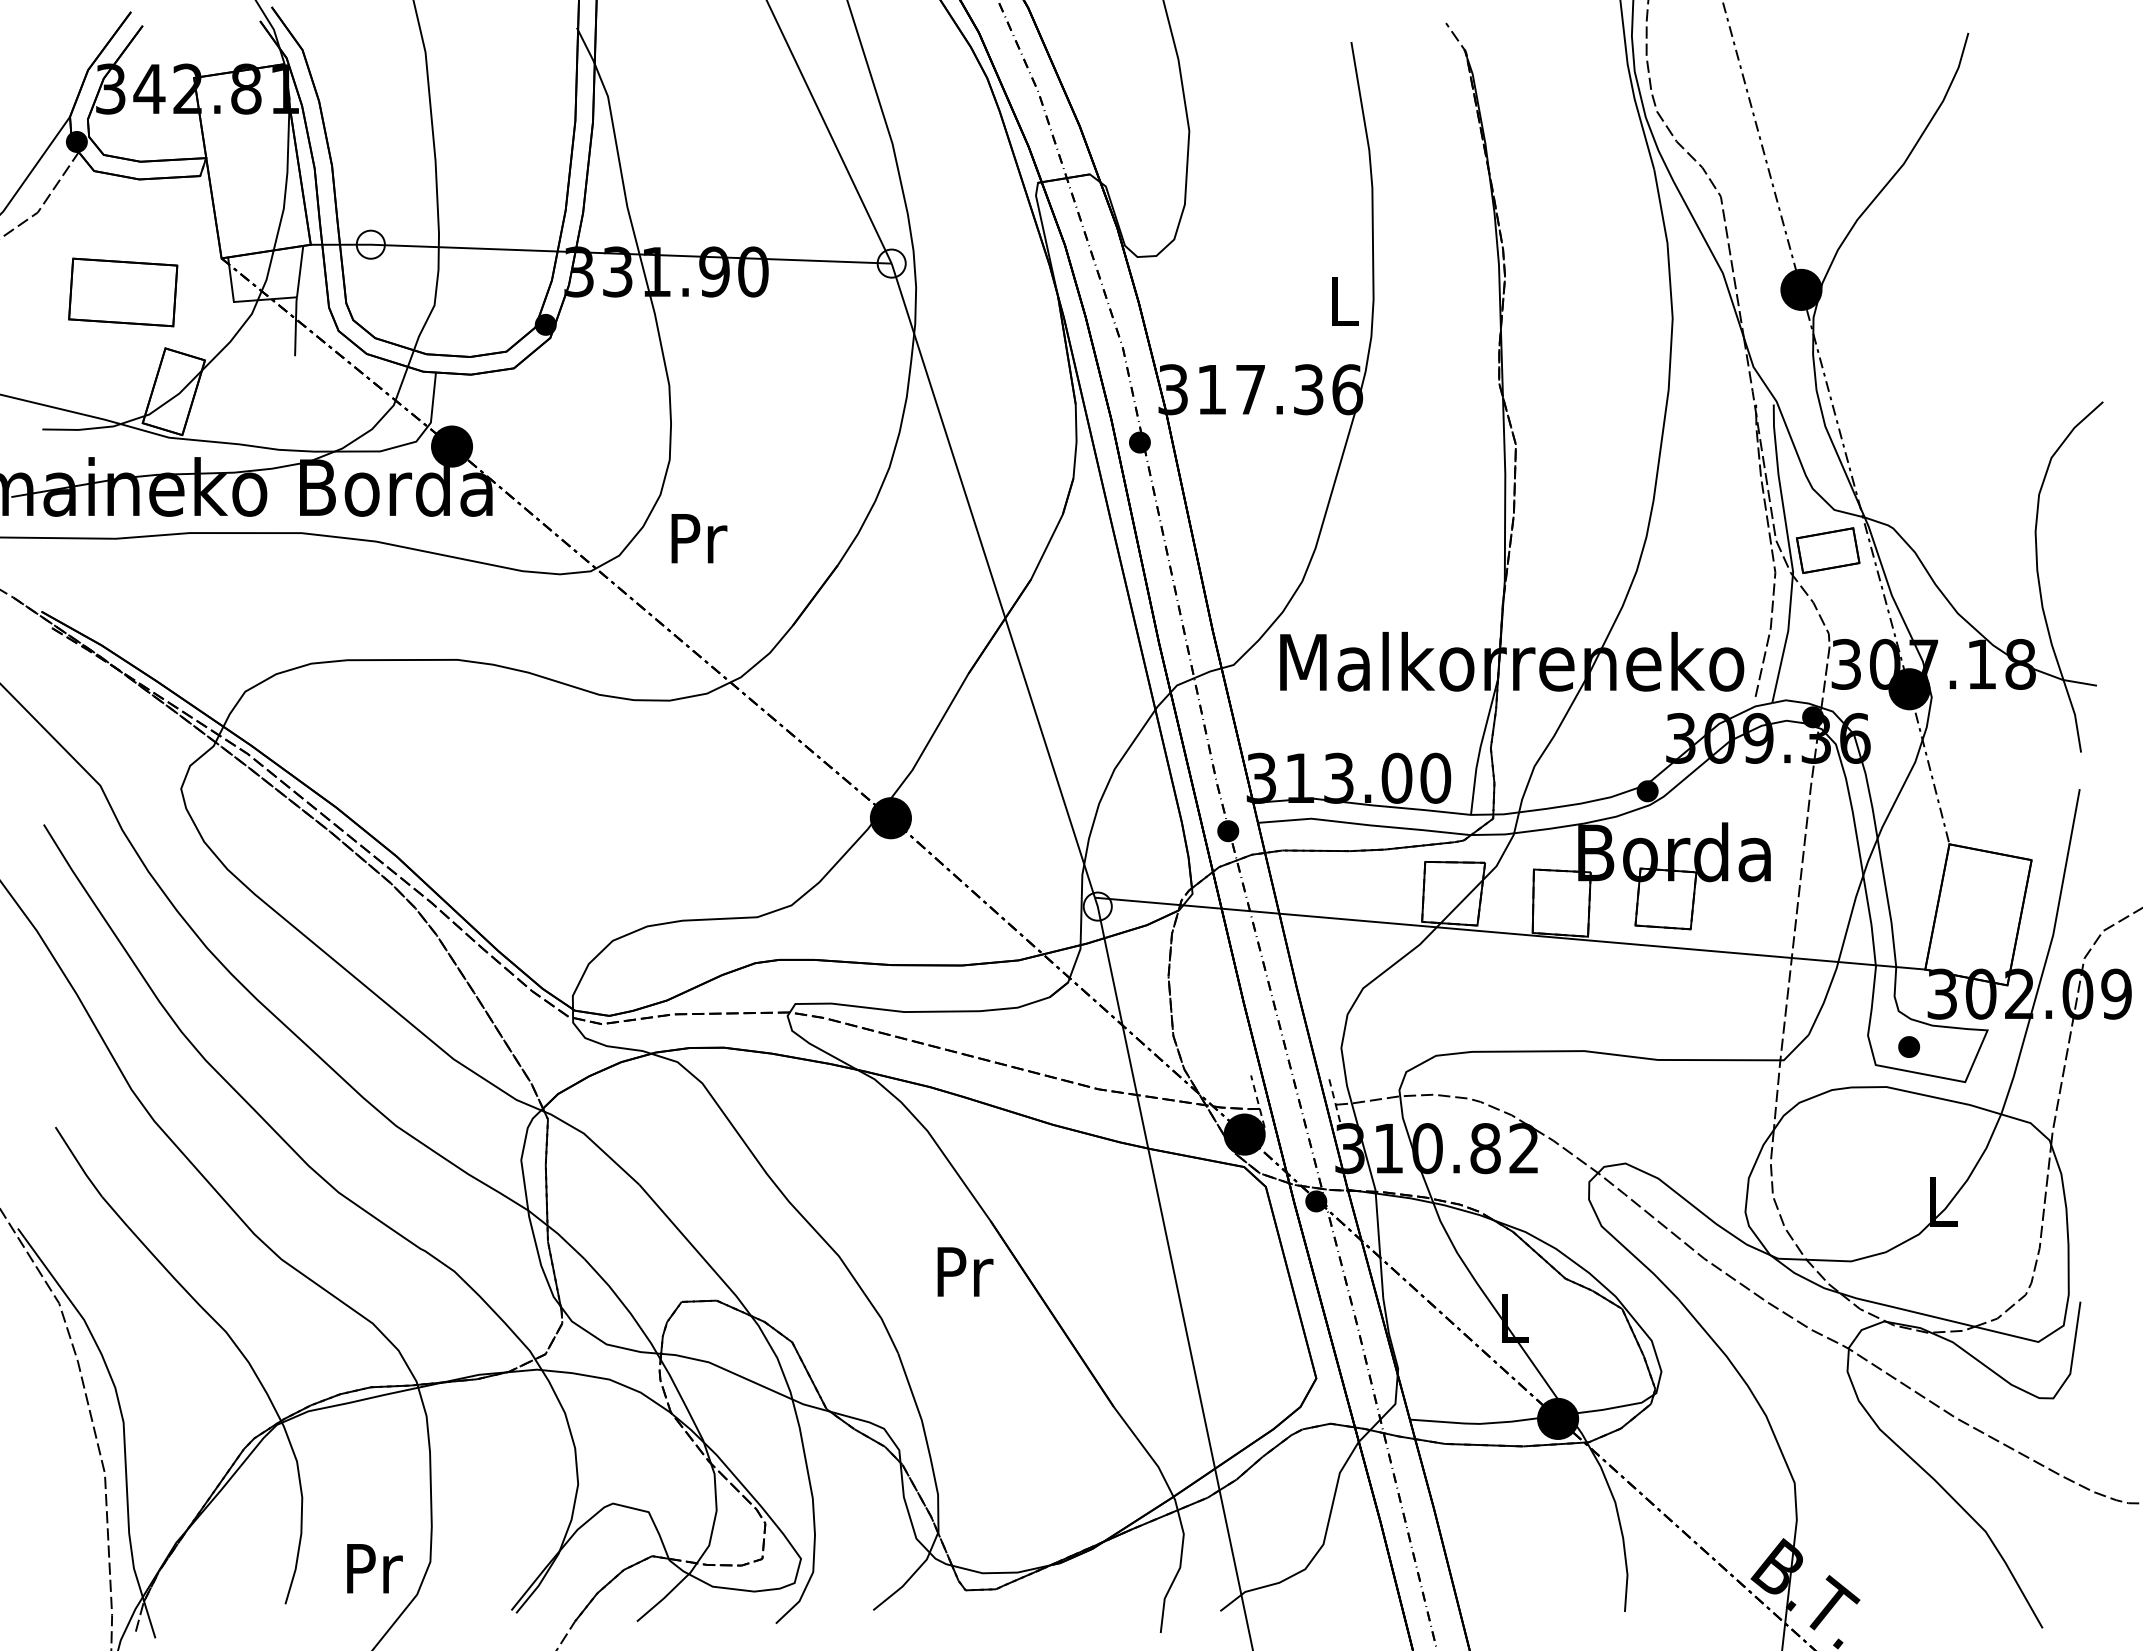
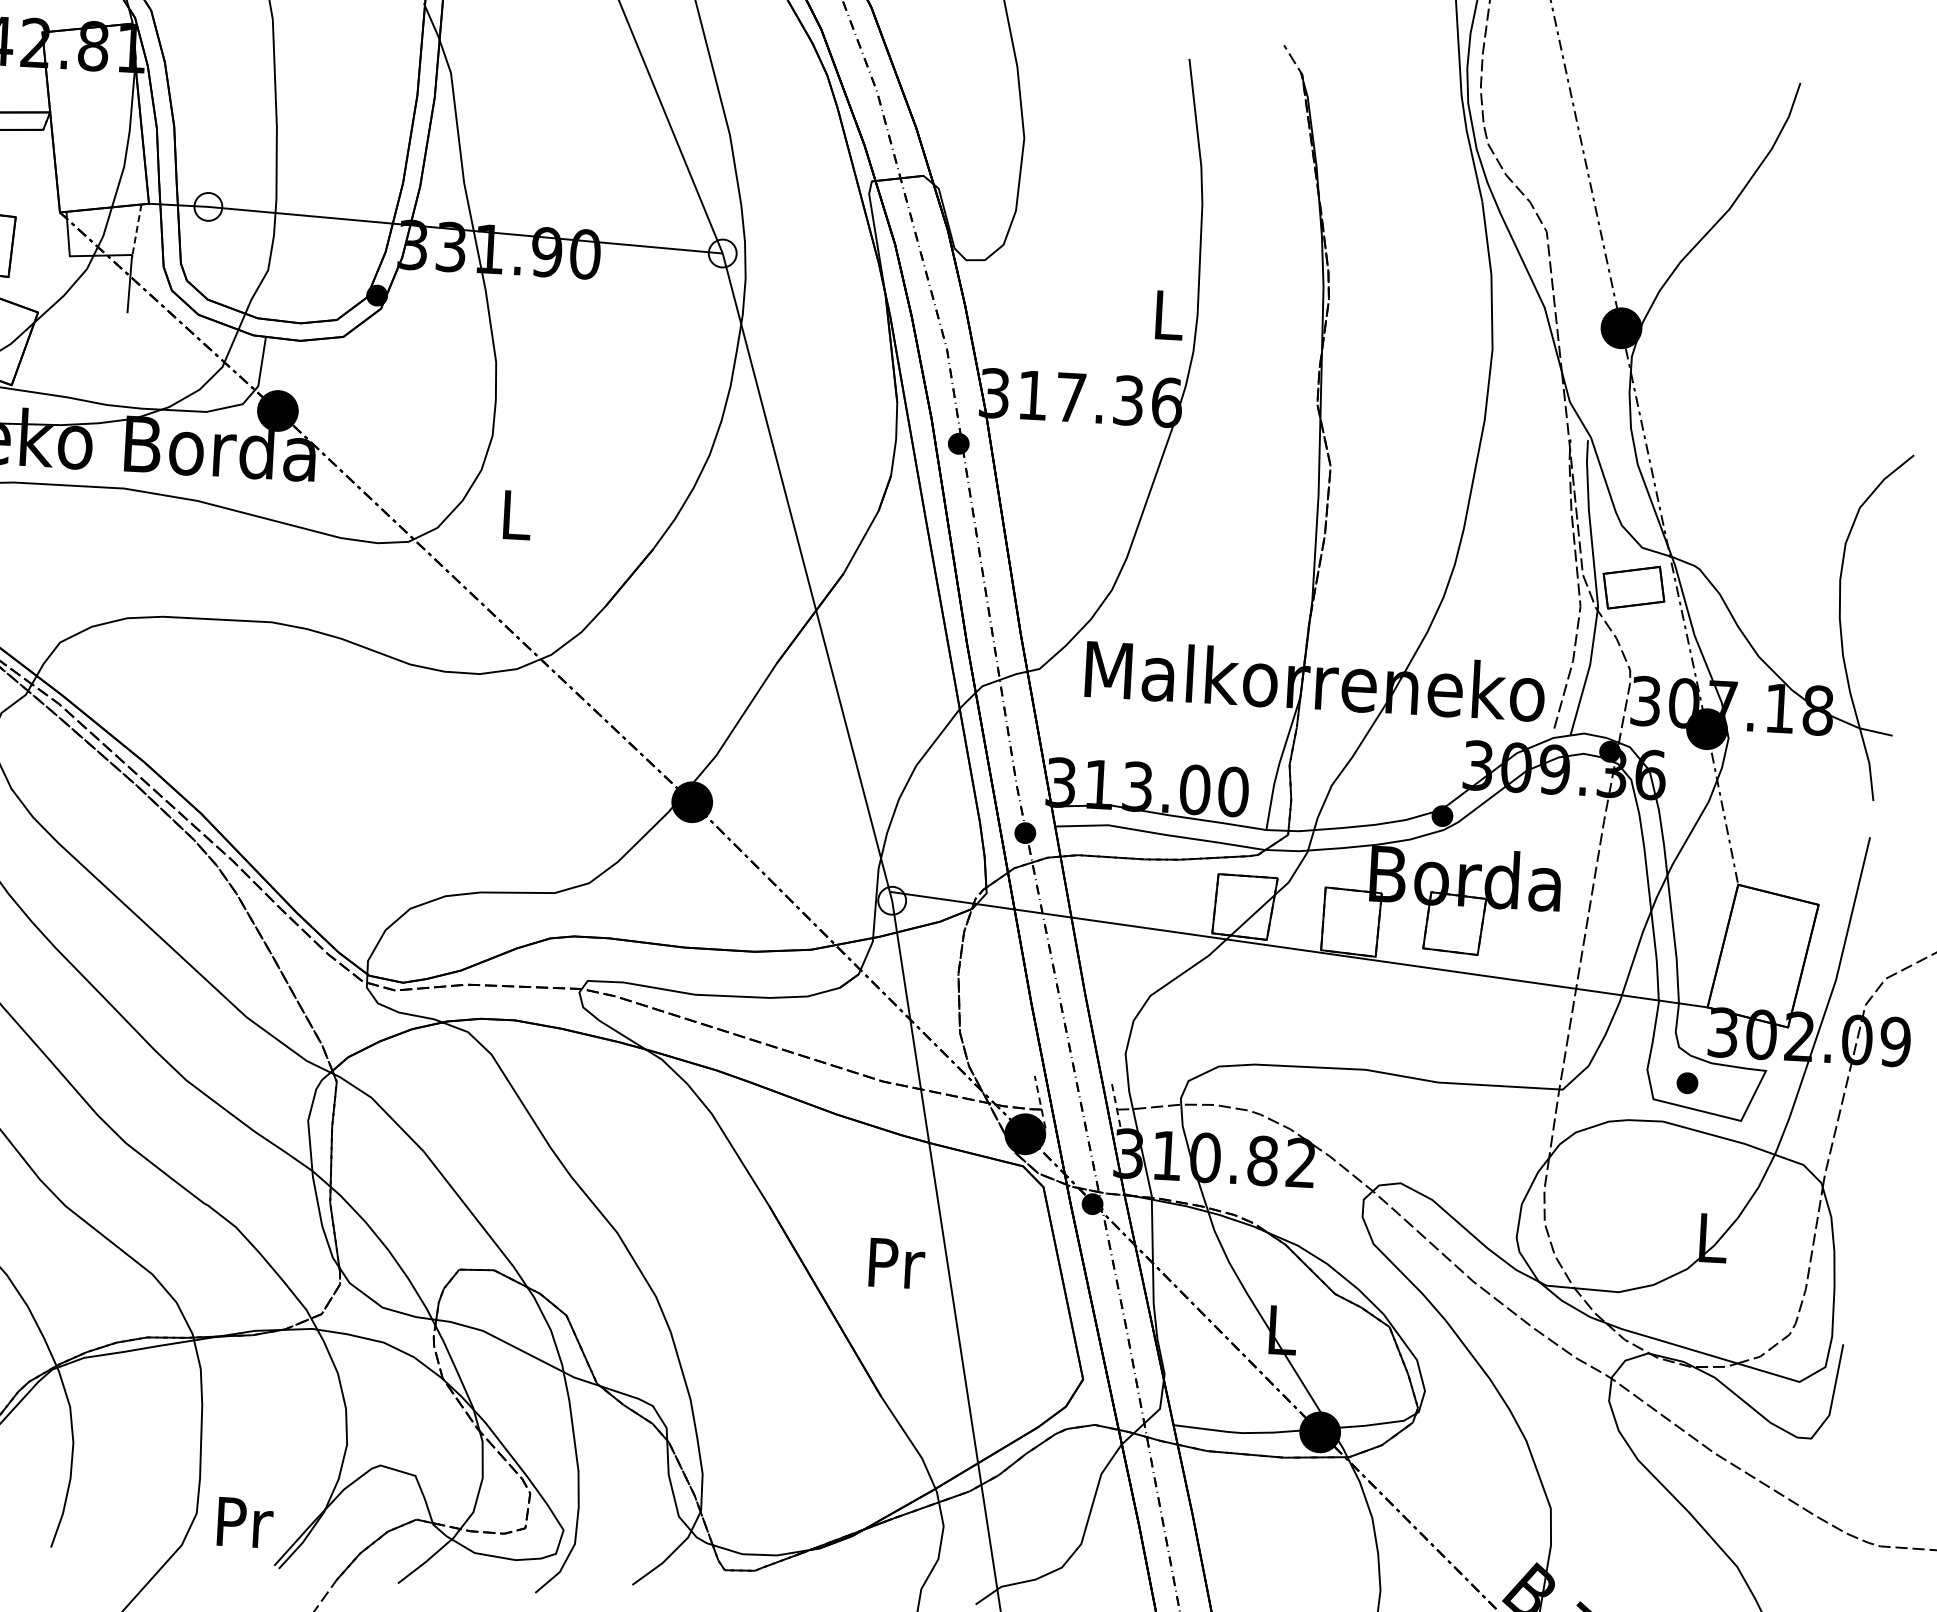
line: (300, 271) -> (137, 229), solid -> dashed
text: (699, 538) -> (517, 515), Pr -> L
text: (965, 1271) -> (897, 1263), moved
text: (374, 1568) -> (244, 1522), moved

